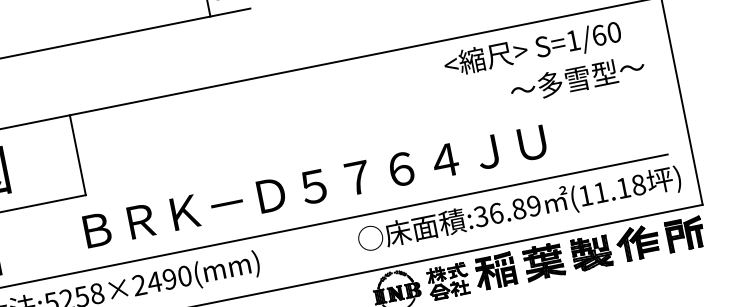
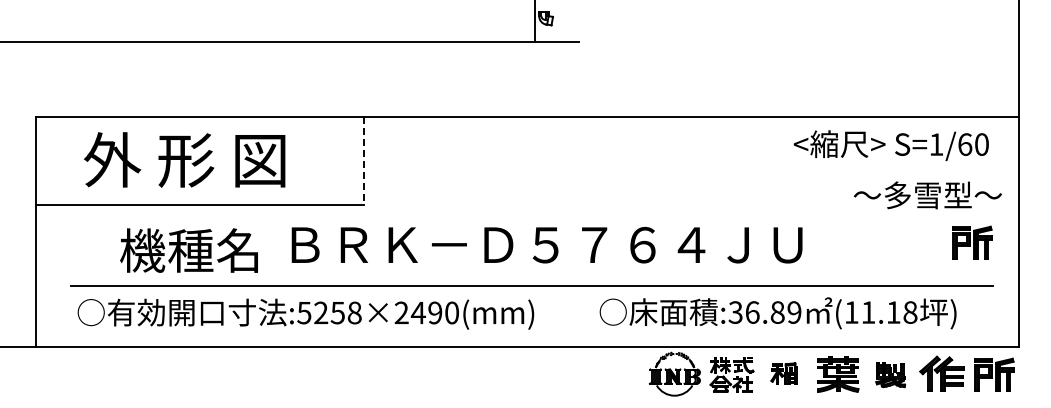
text: (532, 49) -> (890, 145), moved
text: (577, 79) -> (927, 195), moved
part: (641, 118) -> (972, 242), added
line: (77, 155) -> (363, 161), solid -> dashed
text: (314, 186) -> (546, 245), moved
text: (519, 209) -> (777, 313), moved
part: (591, 253) -> (890, 375), size x0.7
part: (494, 271) -> (783, 373), size x0.6

